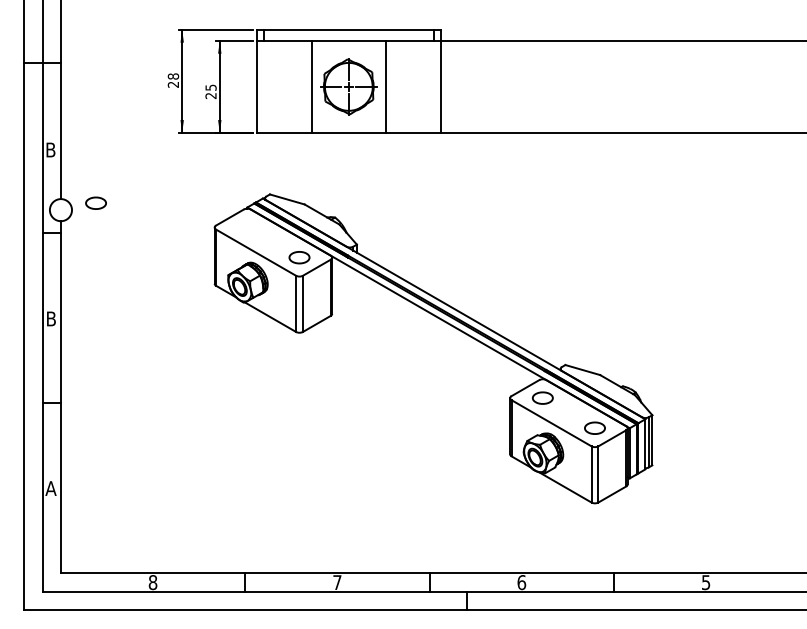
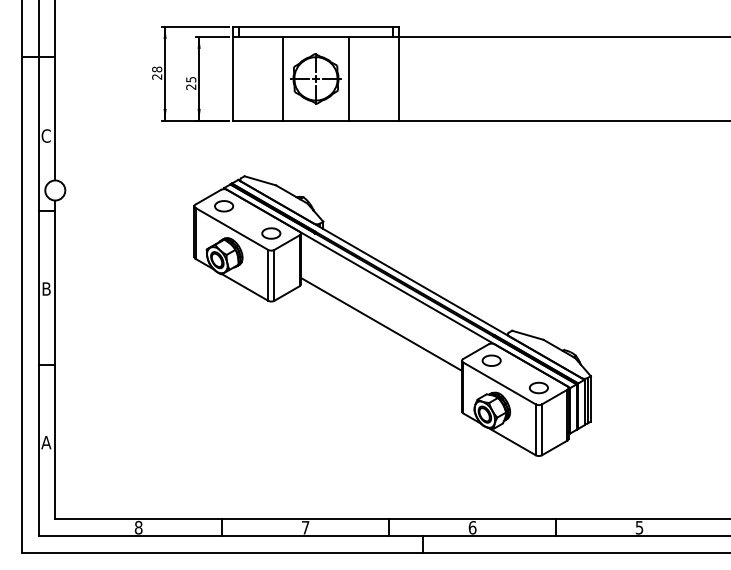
text: (50, 149) -> (45, 135), B -> C
part: (96, 203) -> (224, 206), moved
line: (421, 357) -> (381, 323), added

